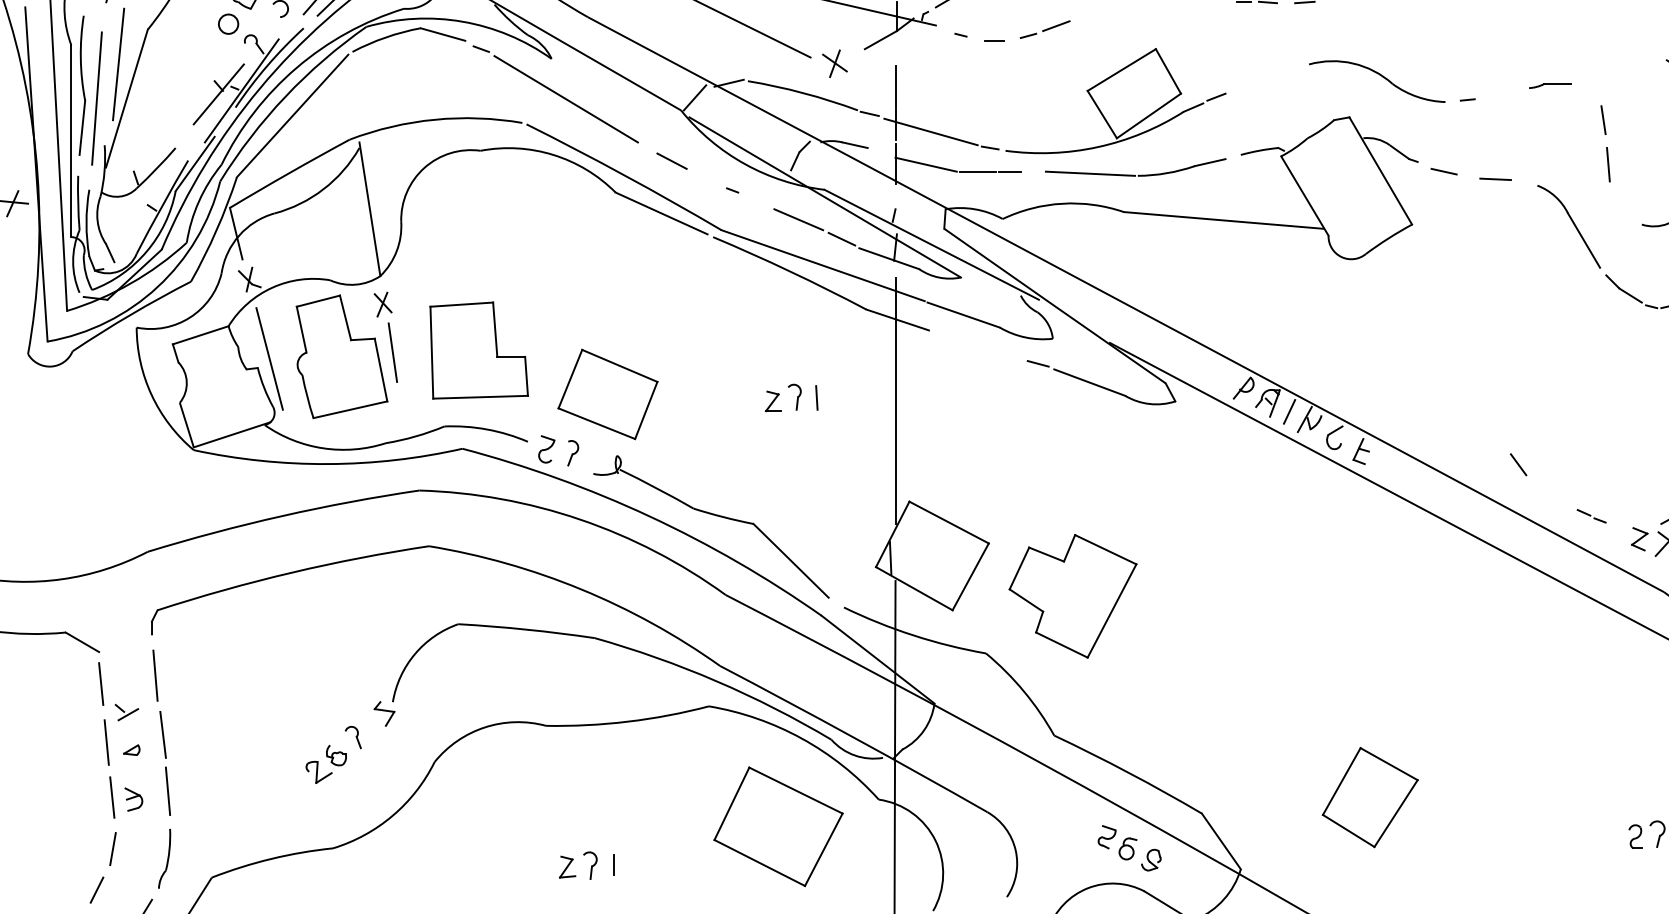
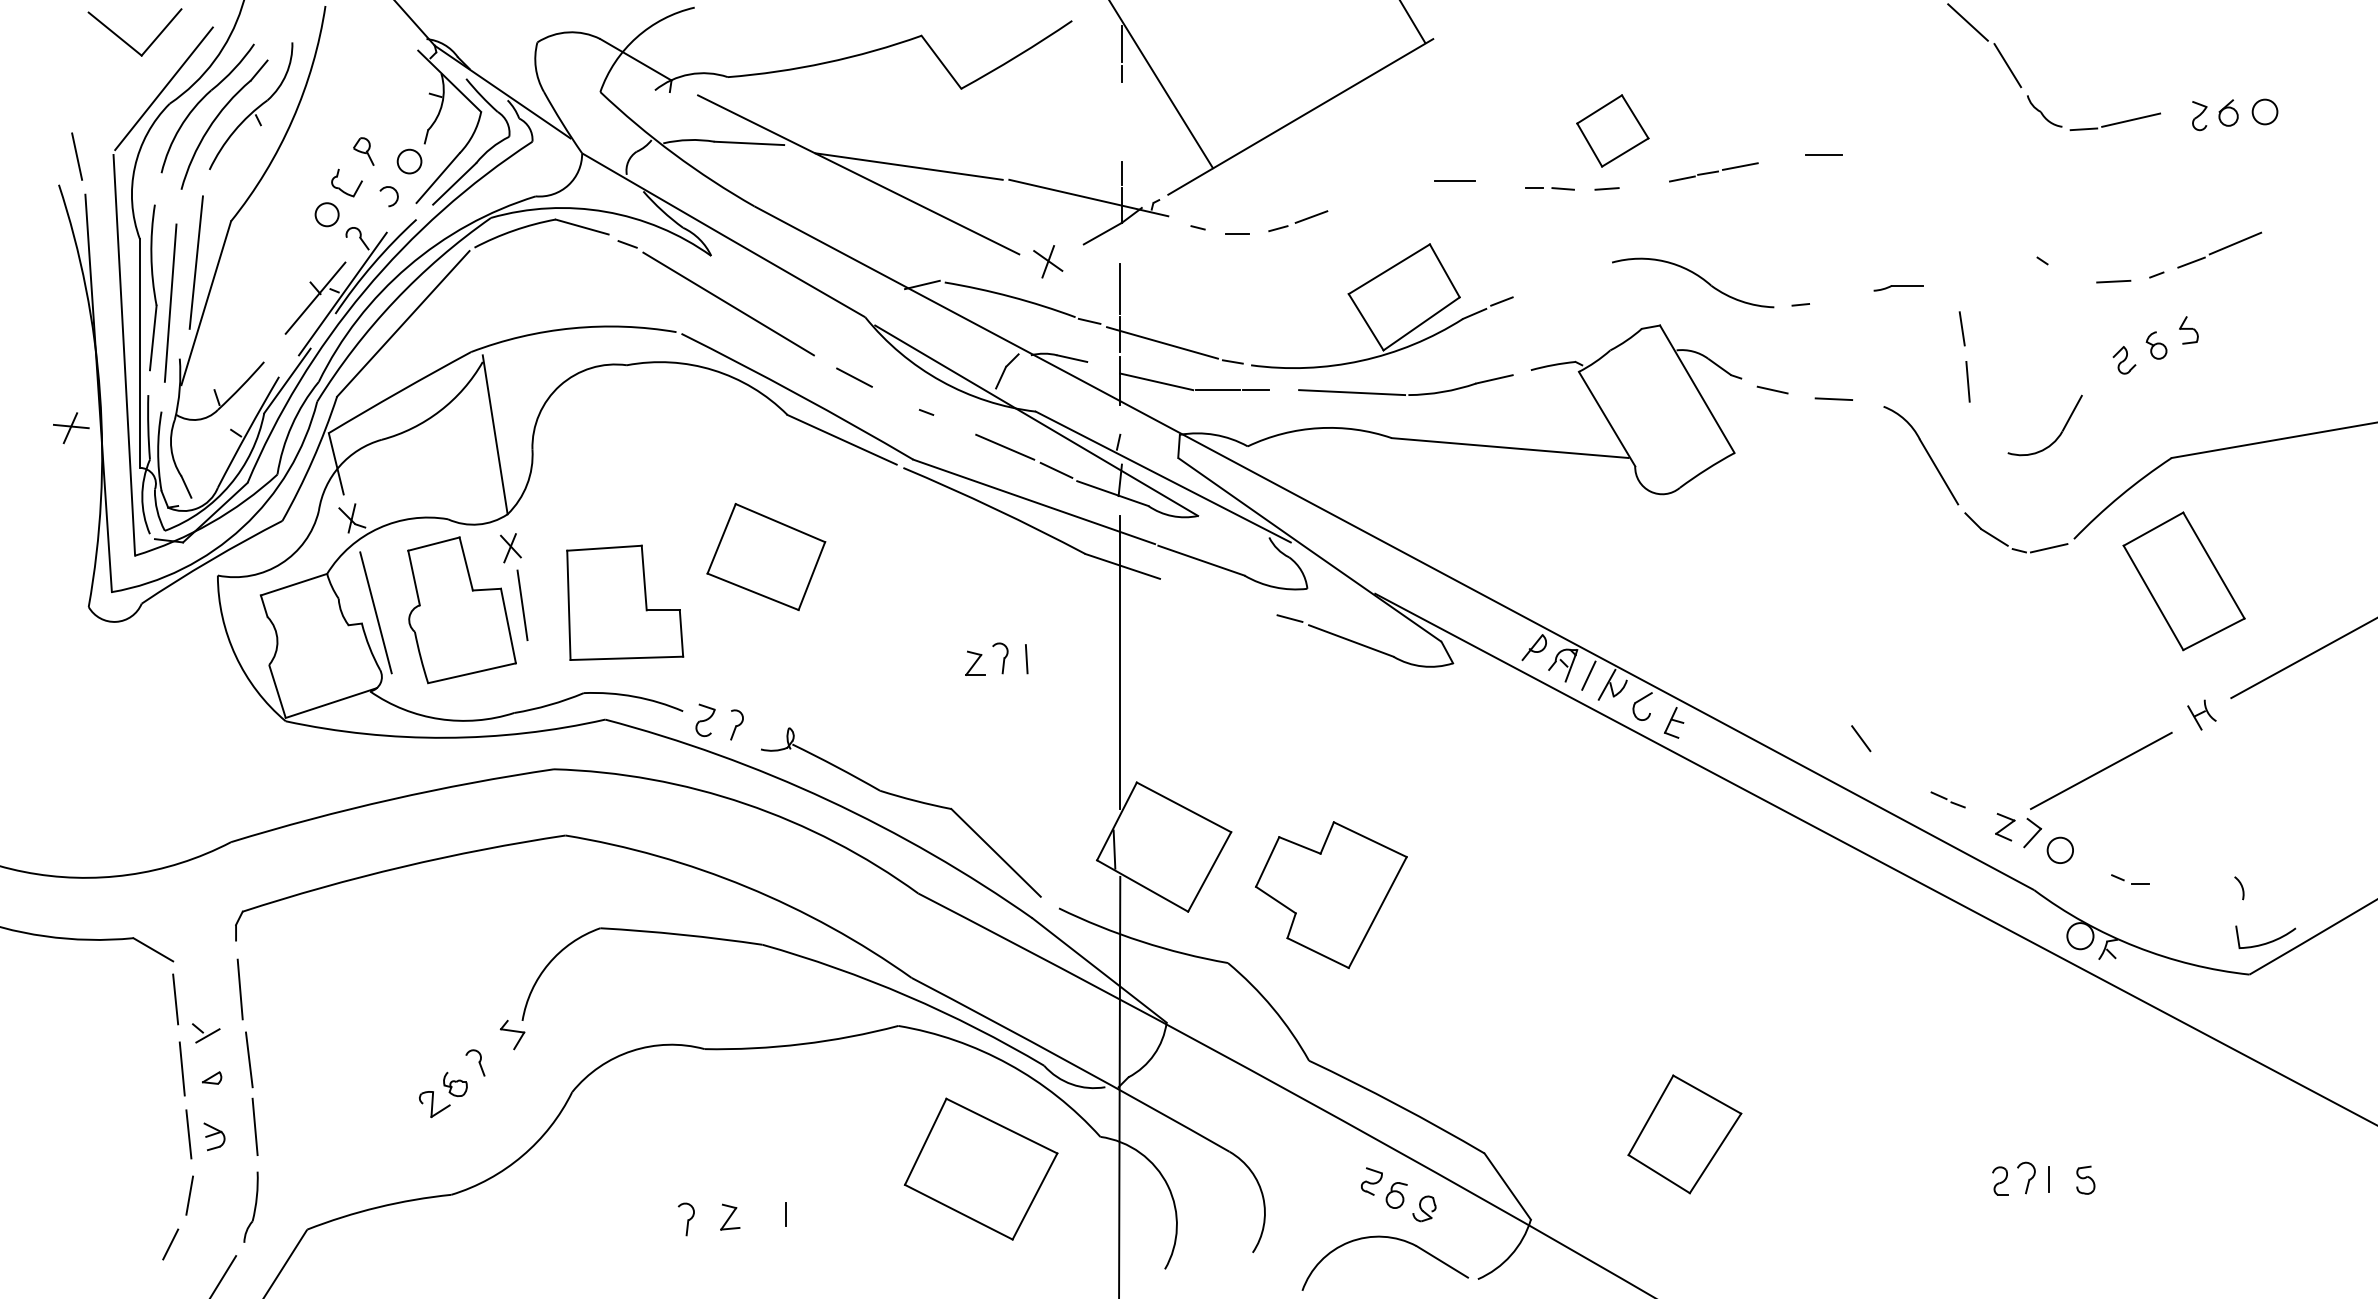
line: (694, 98) -> (881, 302), removed
part: (608, 394) -> (766, 557), moved
part: (589, 865) -> (685, 1219), moved

